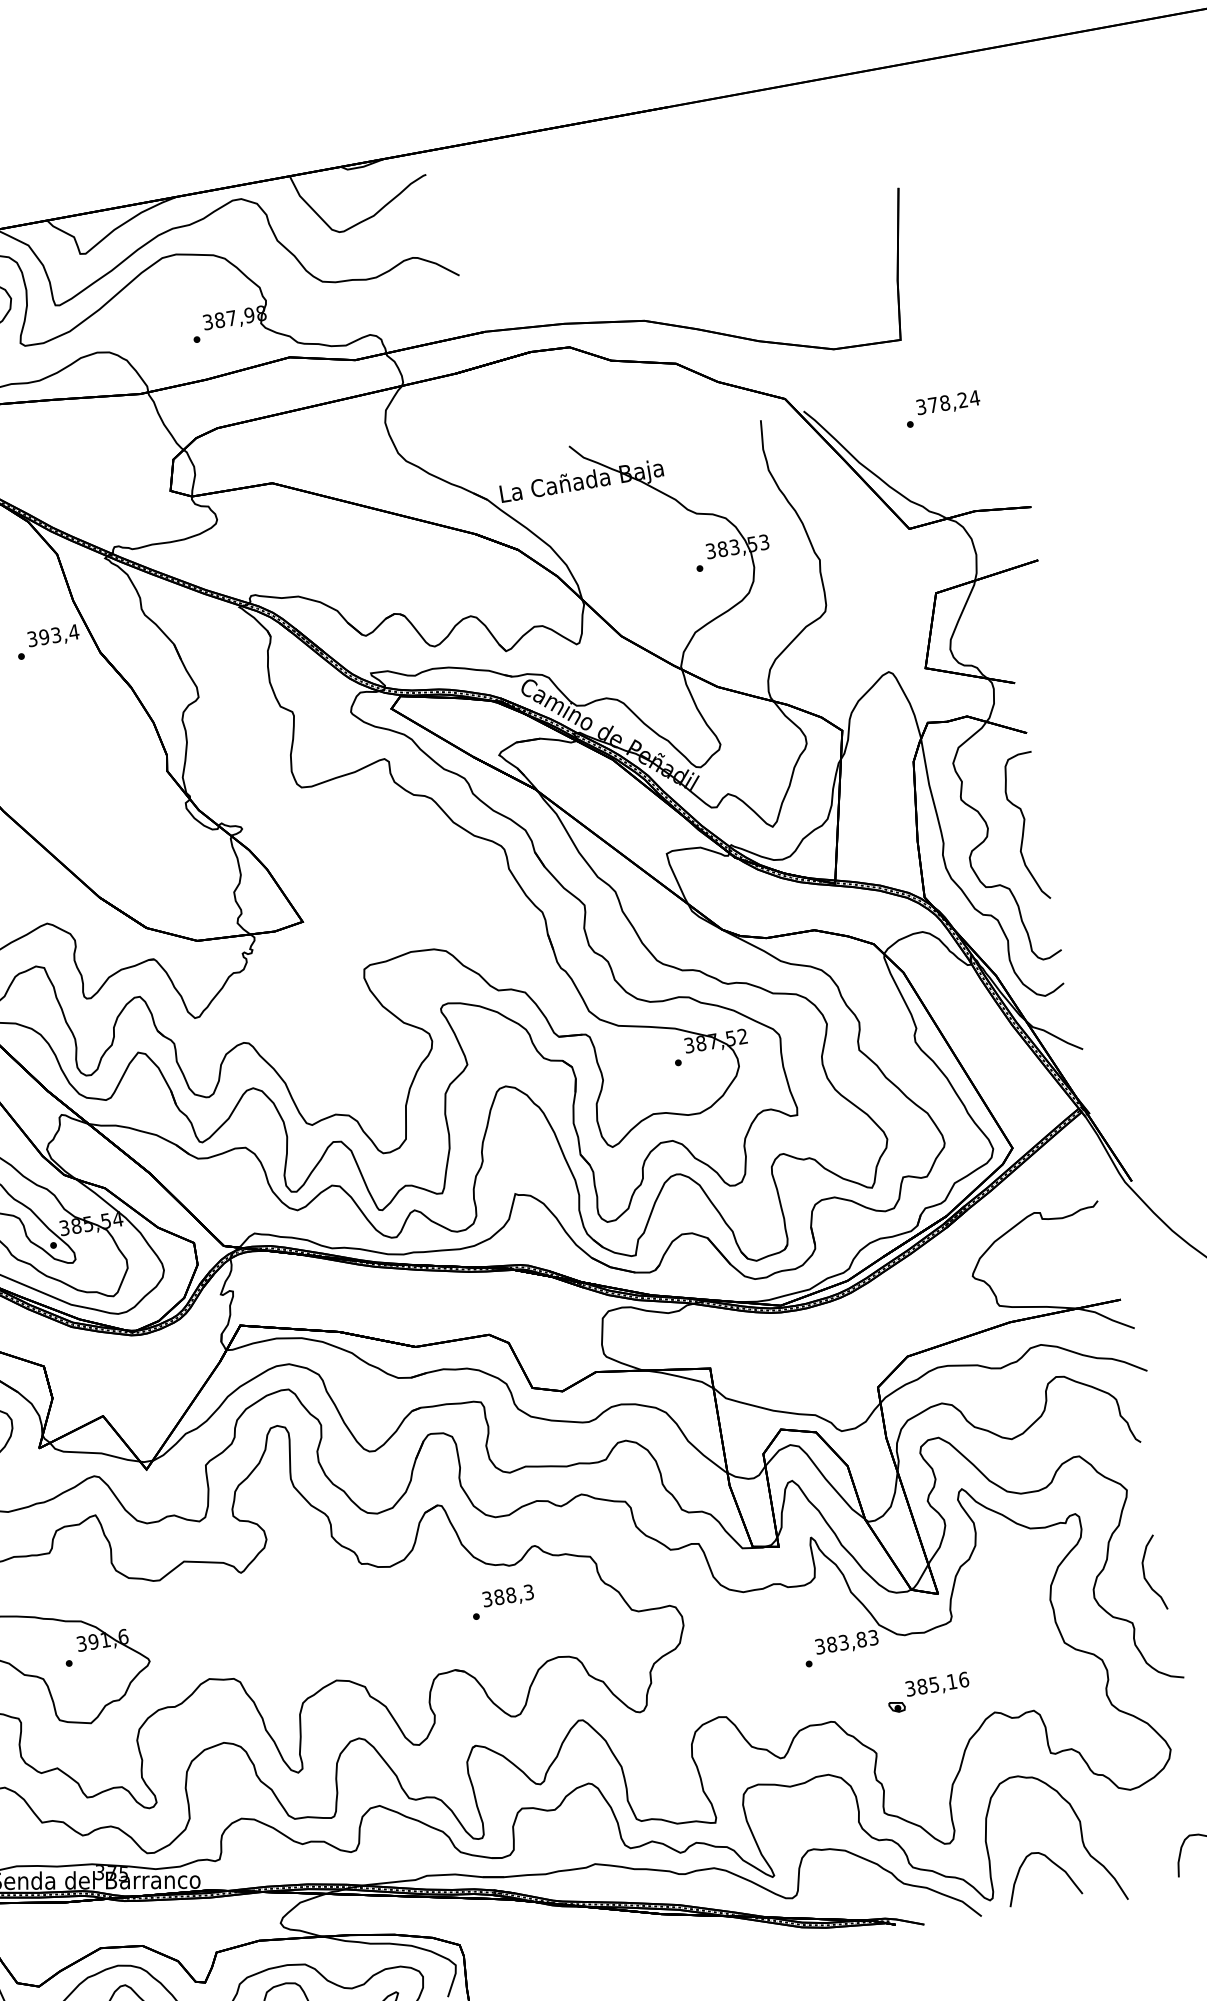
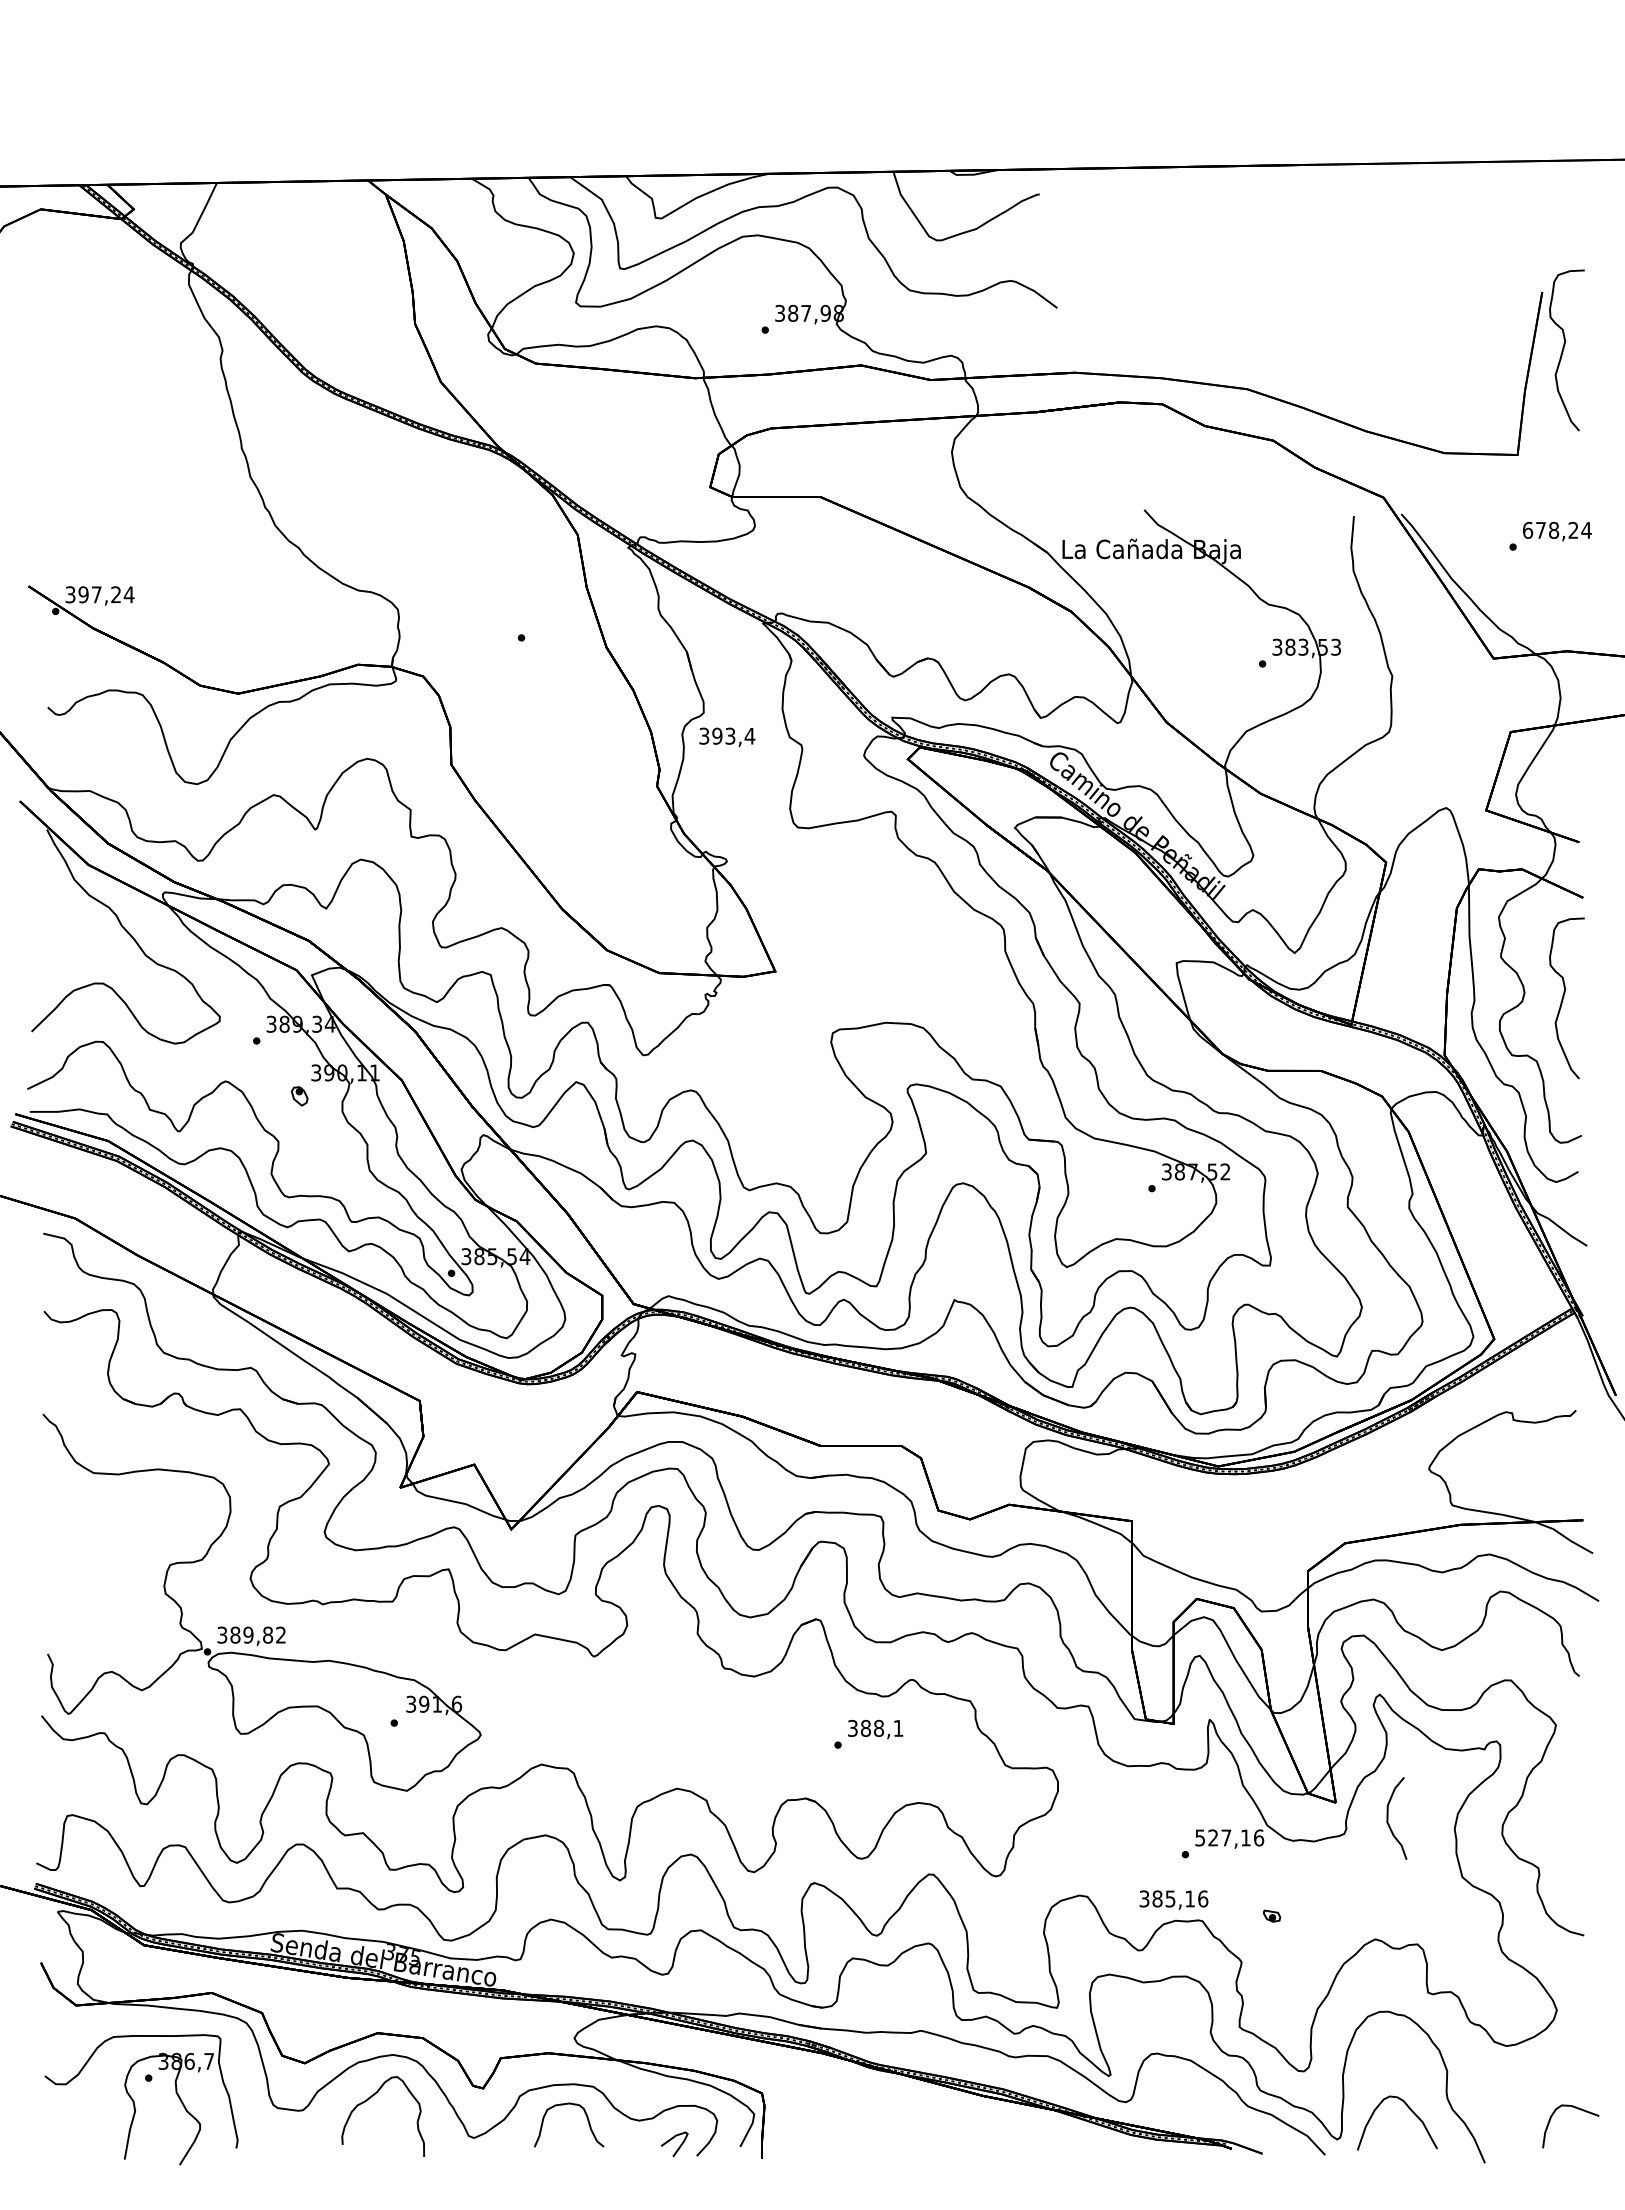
curve: (927, 235) -> (1564, 348), added
text: (920, 406) -> (1527, 529), 378,24 -> 678,24
text: (53, 636) -> (727, 737), moved
curve: (1145, 1574) -> (1388, 1818), moved
text: (528, 1591) -> (898, 1727), 388,3 -> 388,1
text: (846, 1641) -> (1229, 1837), 383,83 -> 527,16
text: (937, 1684) -> (1173, 1899), moved

